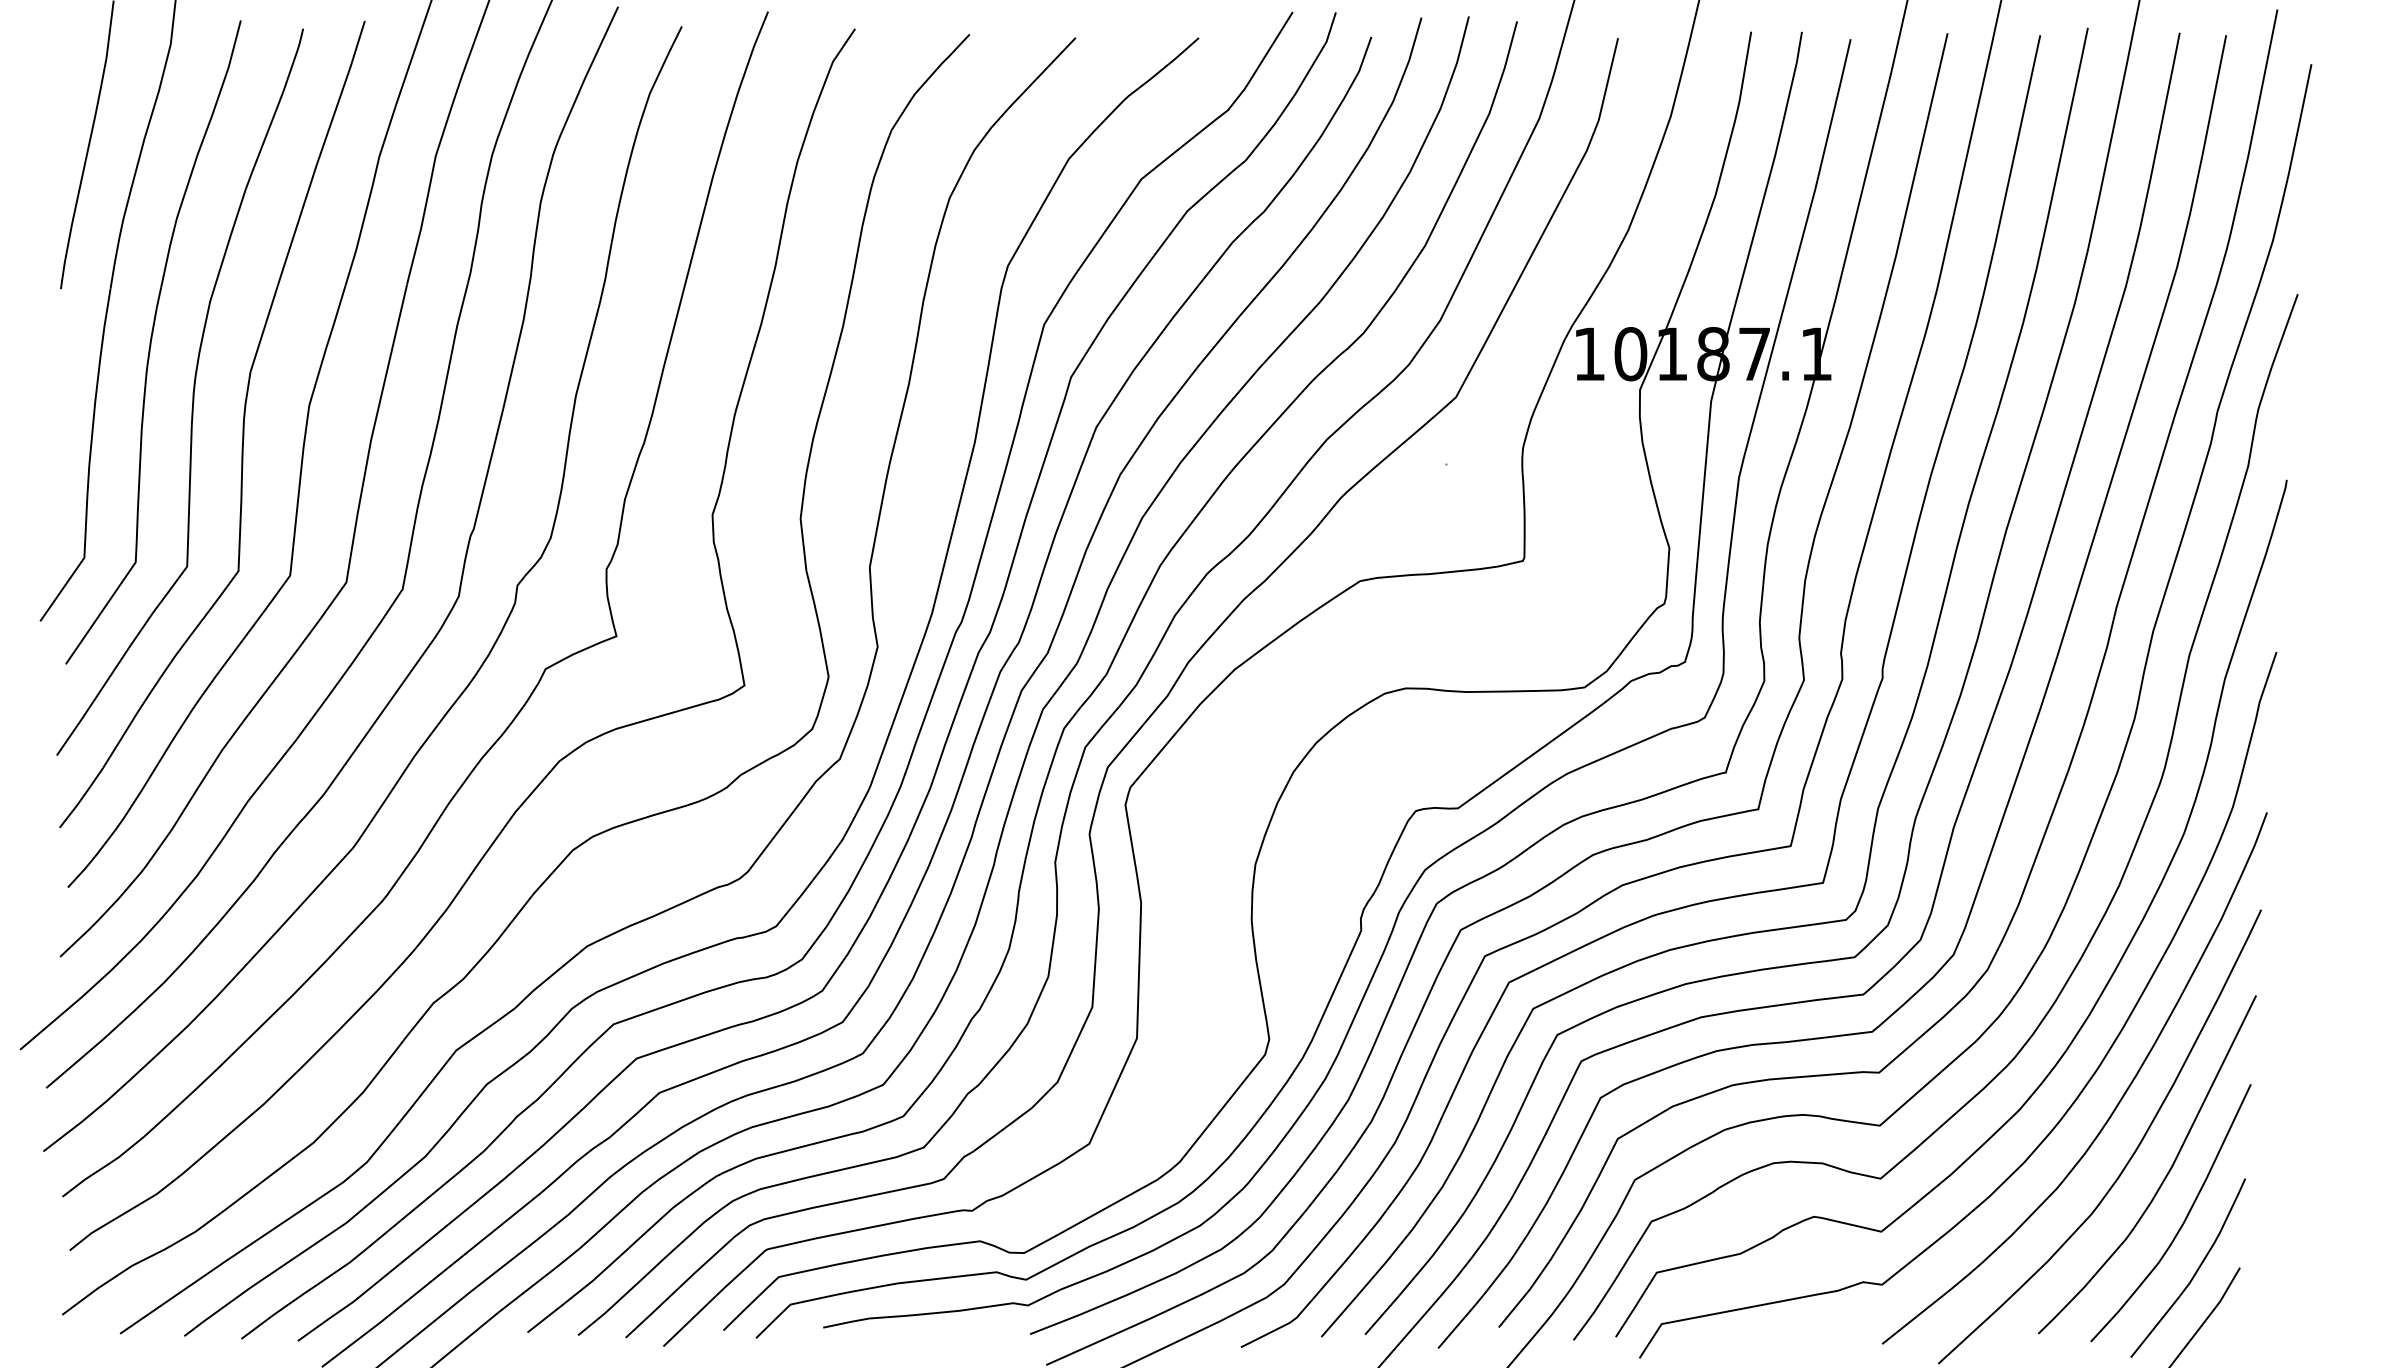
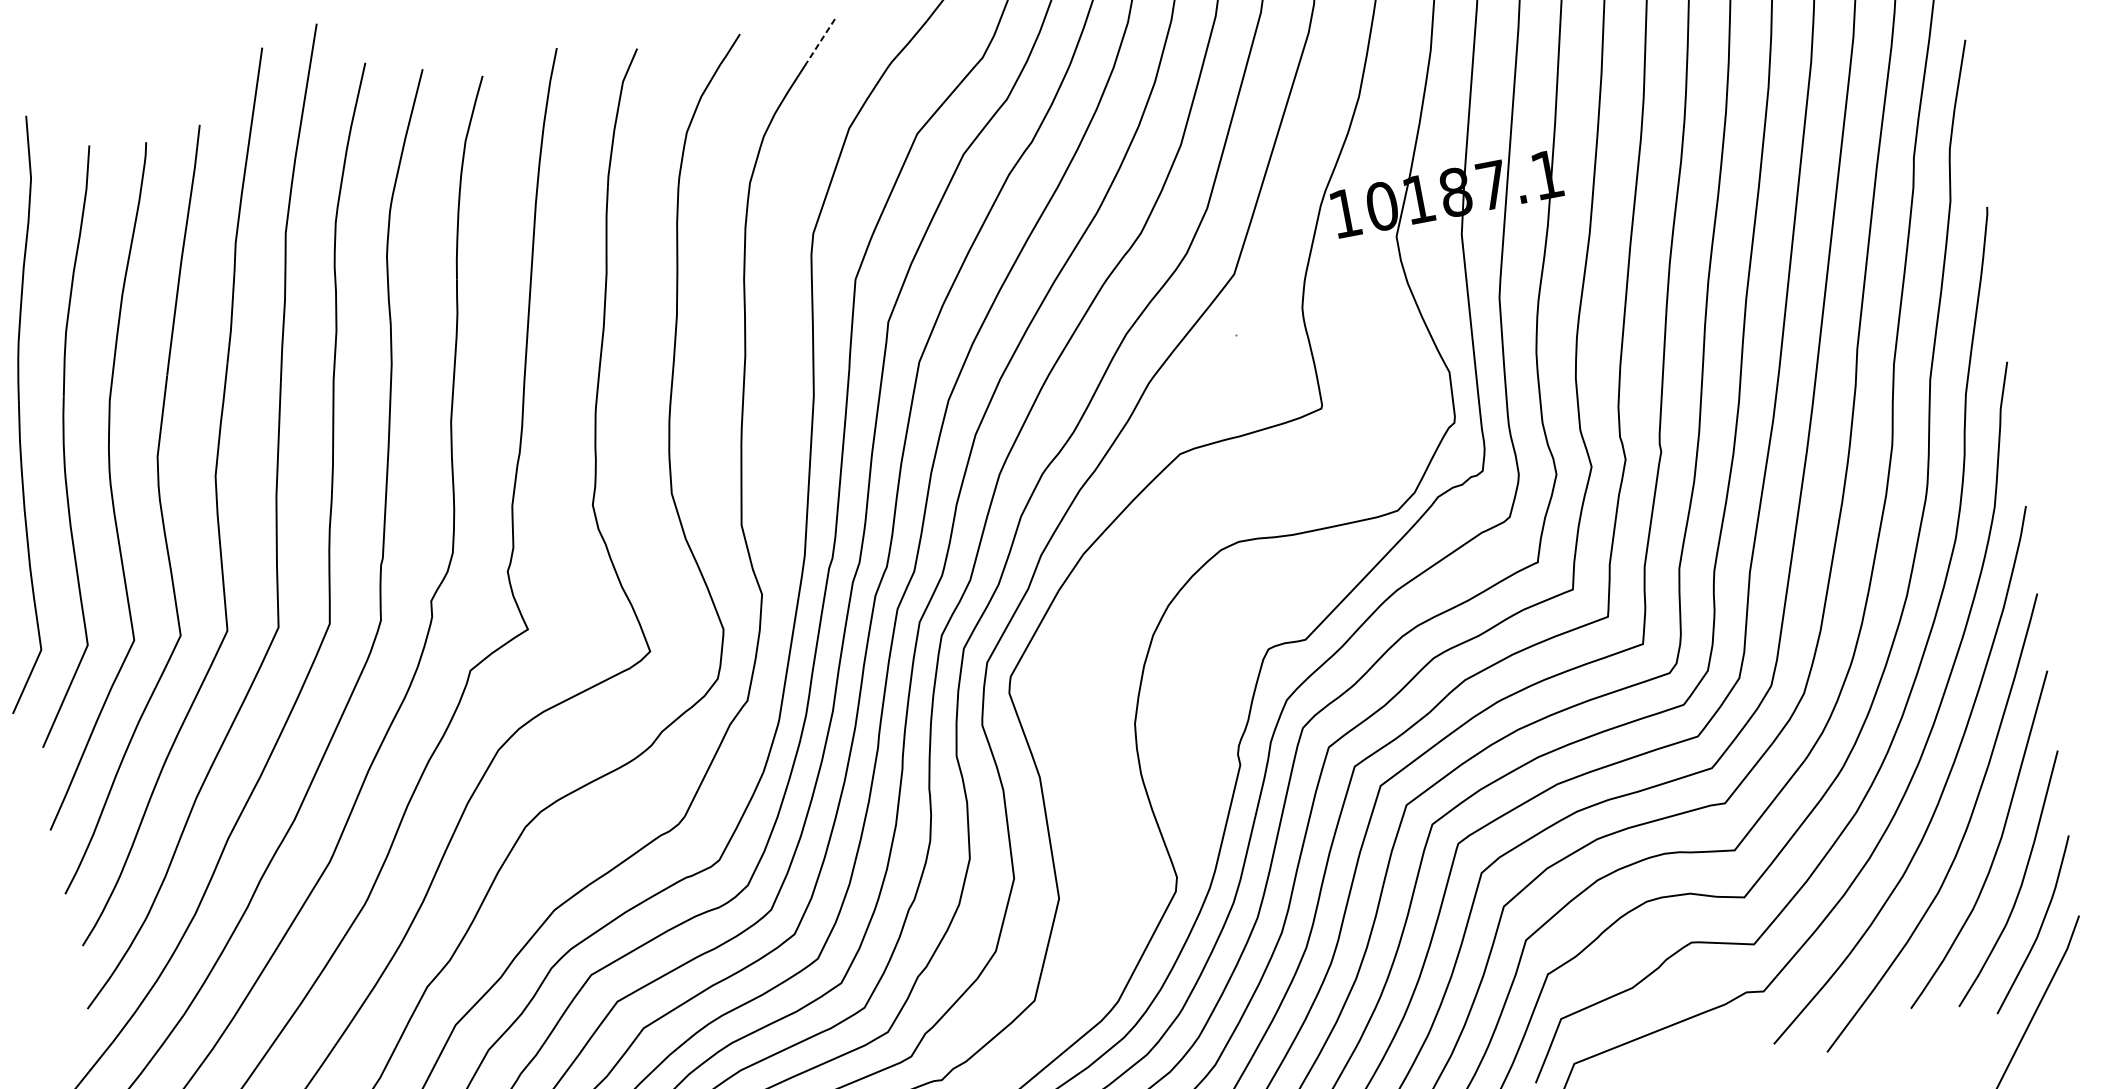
line: (1055, 58) -> (820, 41), solid -> dashed

